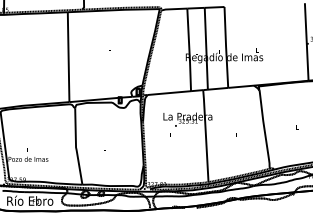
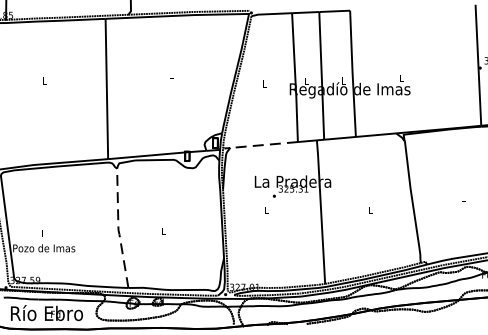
line: (169, 93) -> (264, 145), solid -> dashed
line: (76, 147) -> (119, 229), solid -> dashed

